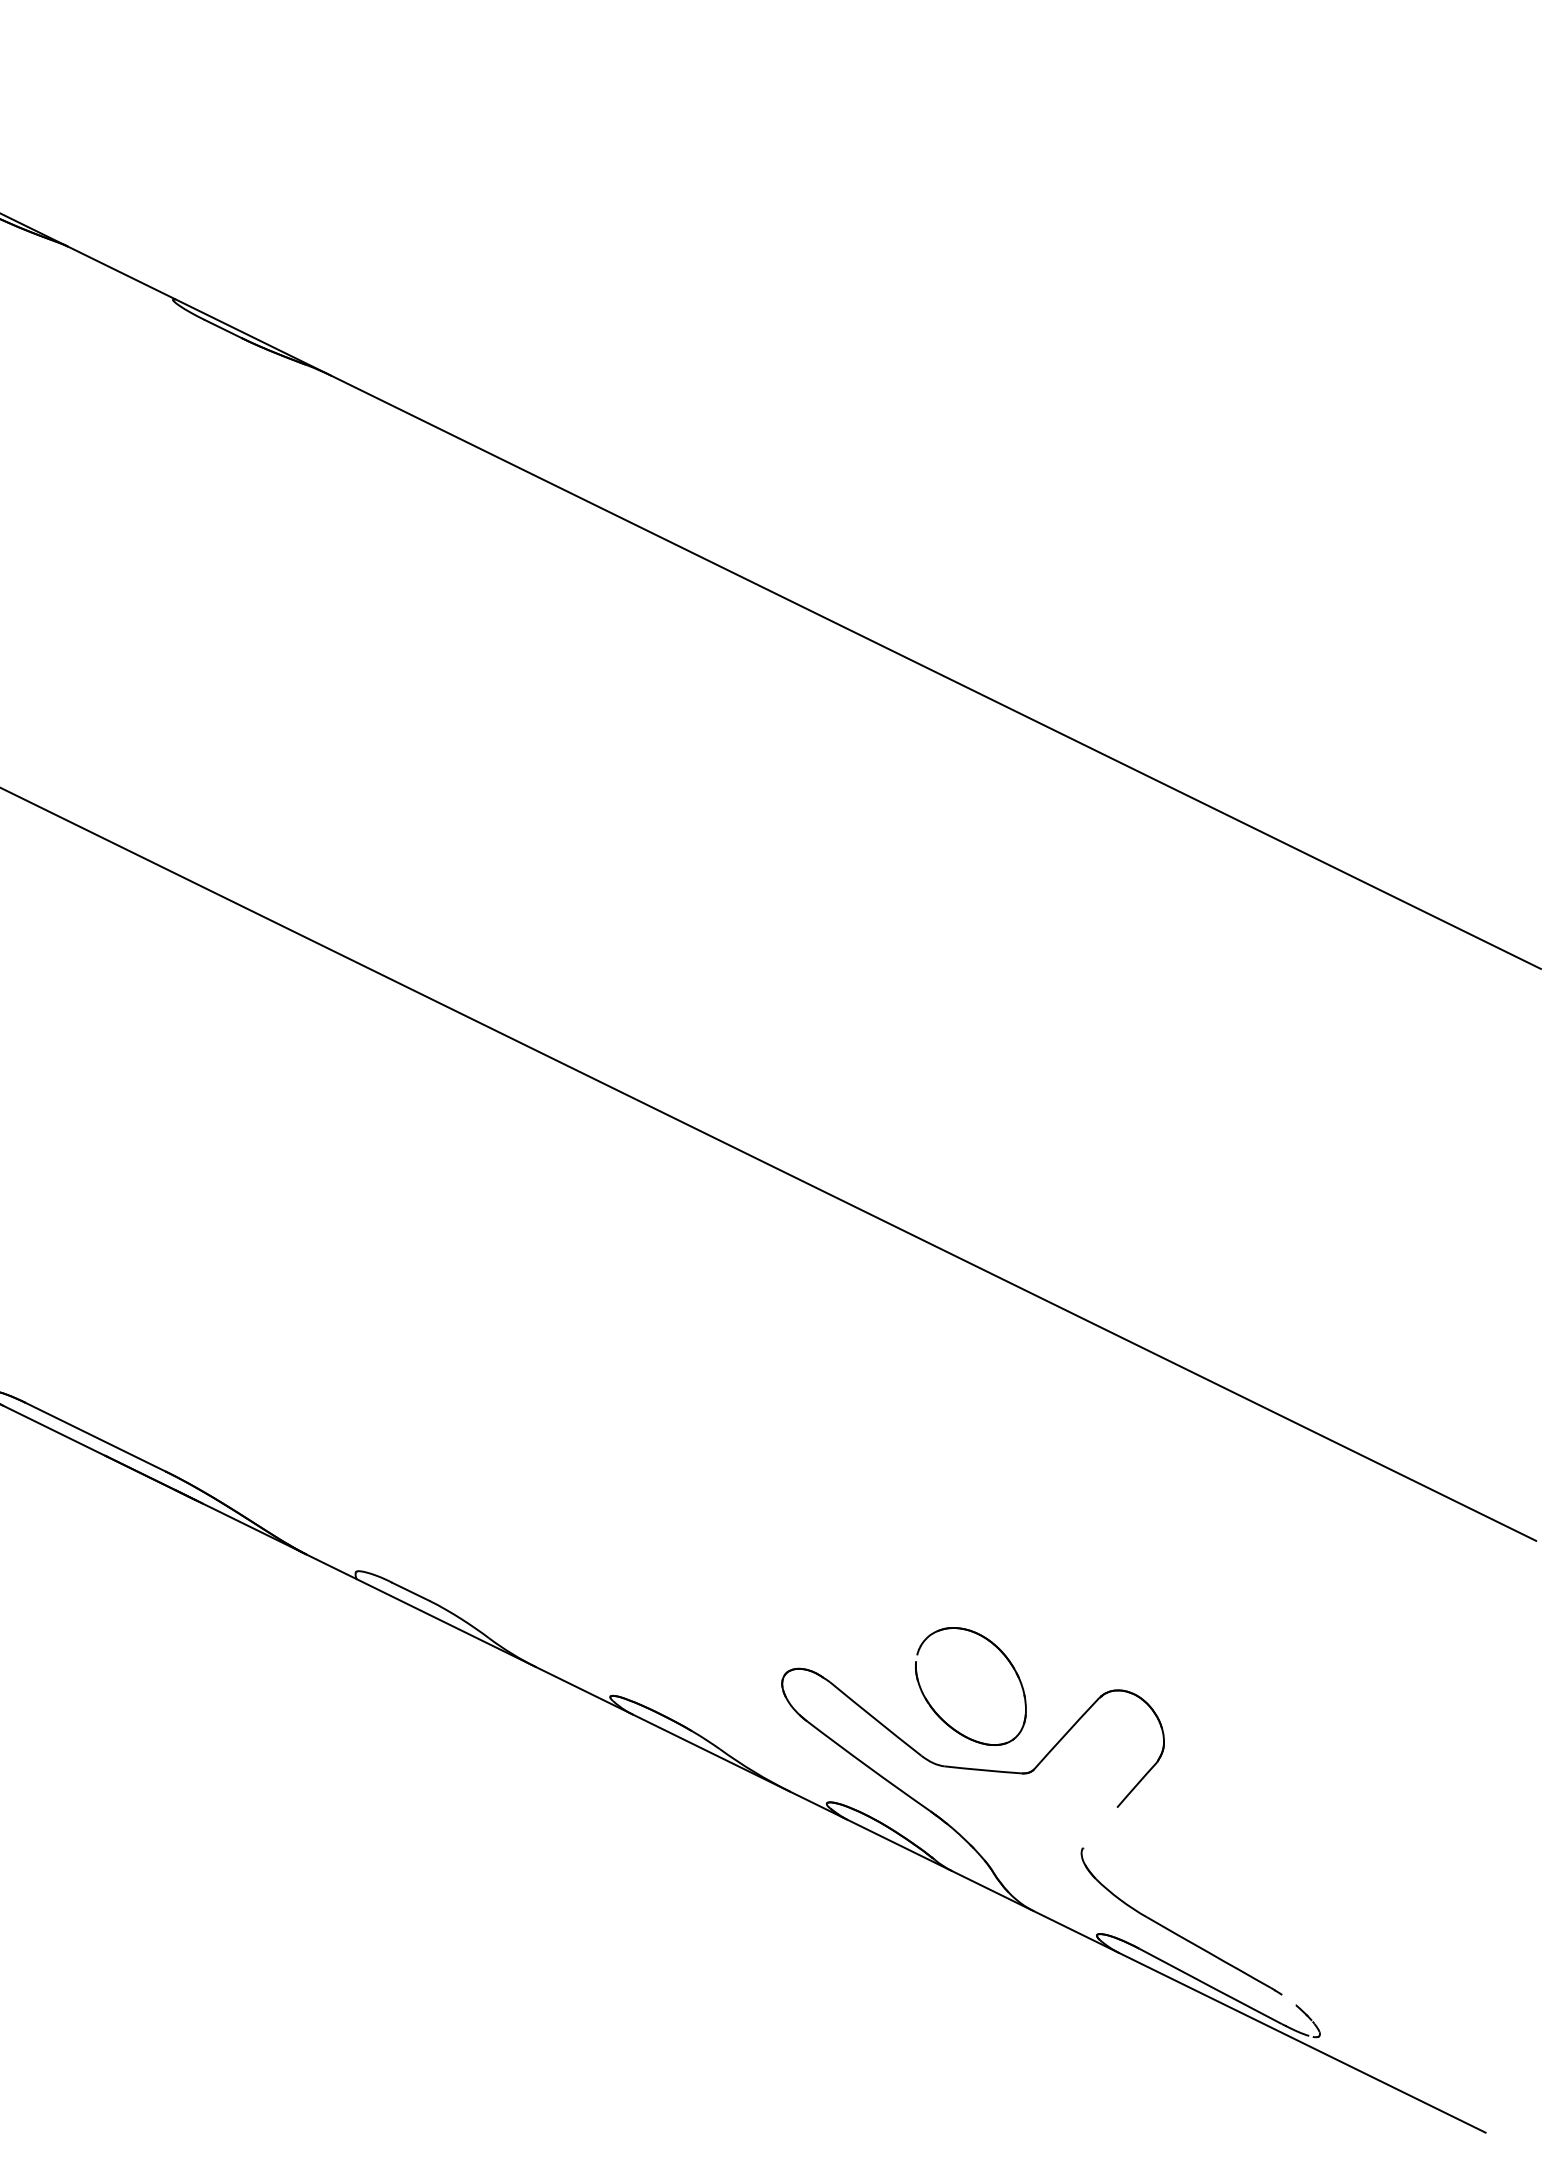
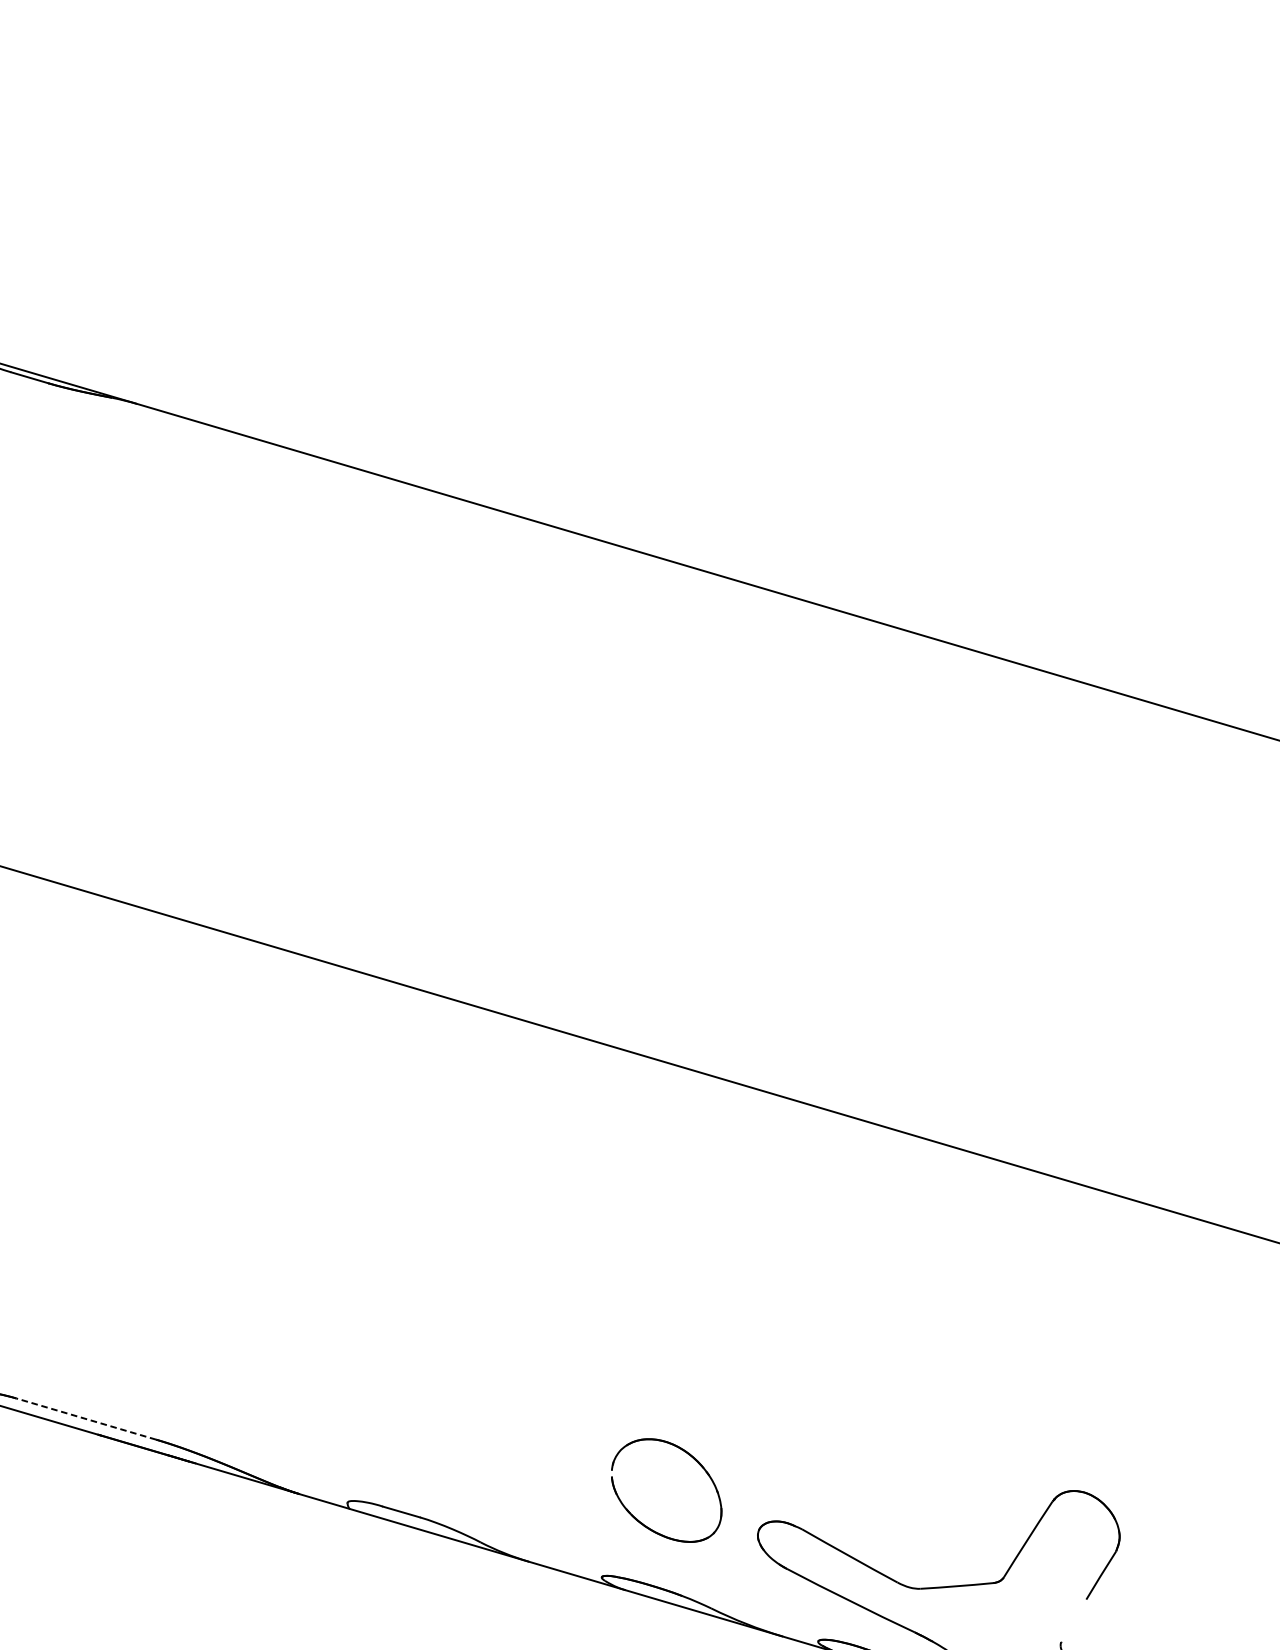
line: (95, 1437) -> (86, 1419), solid -> dashed
part: (940, 1716) -> (643, 1523), moved

